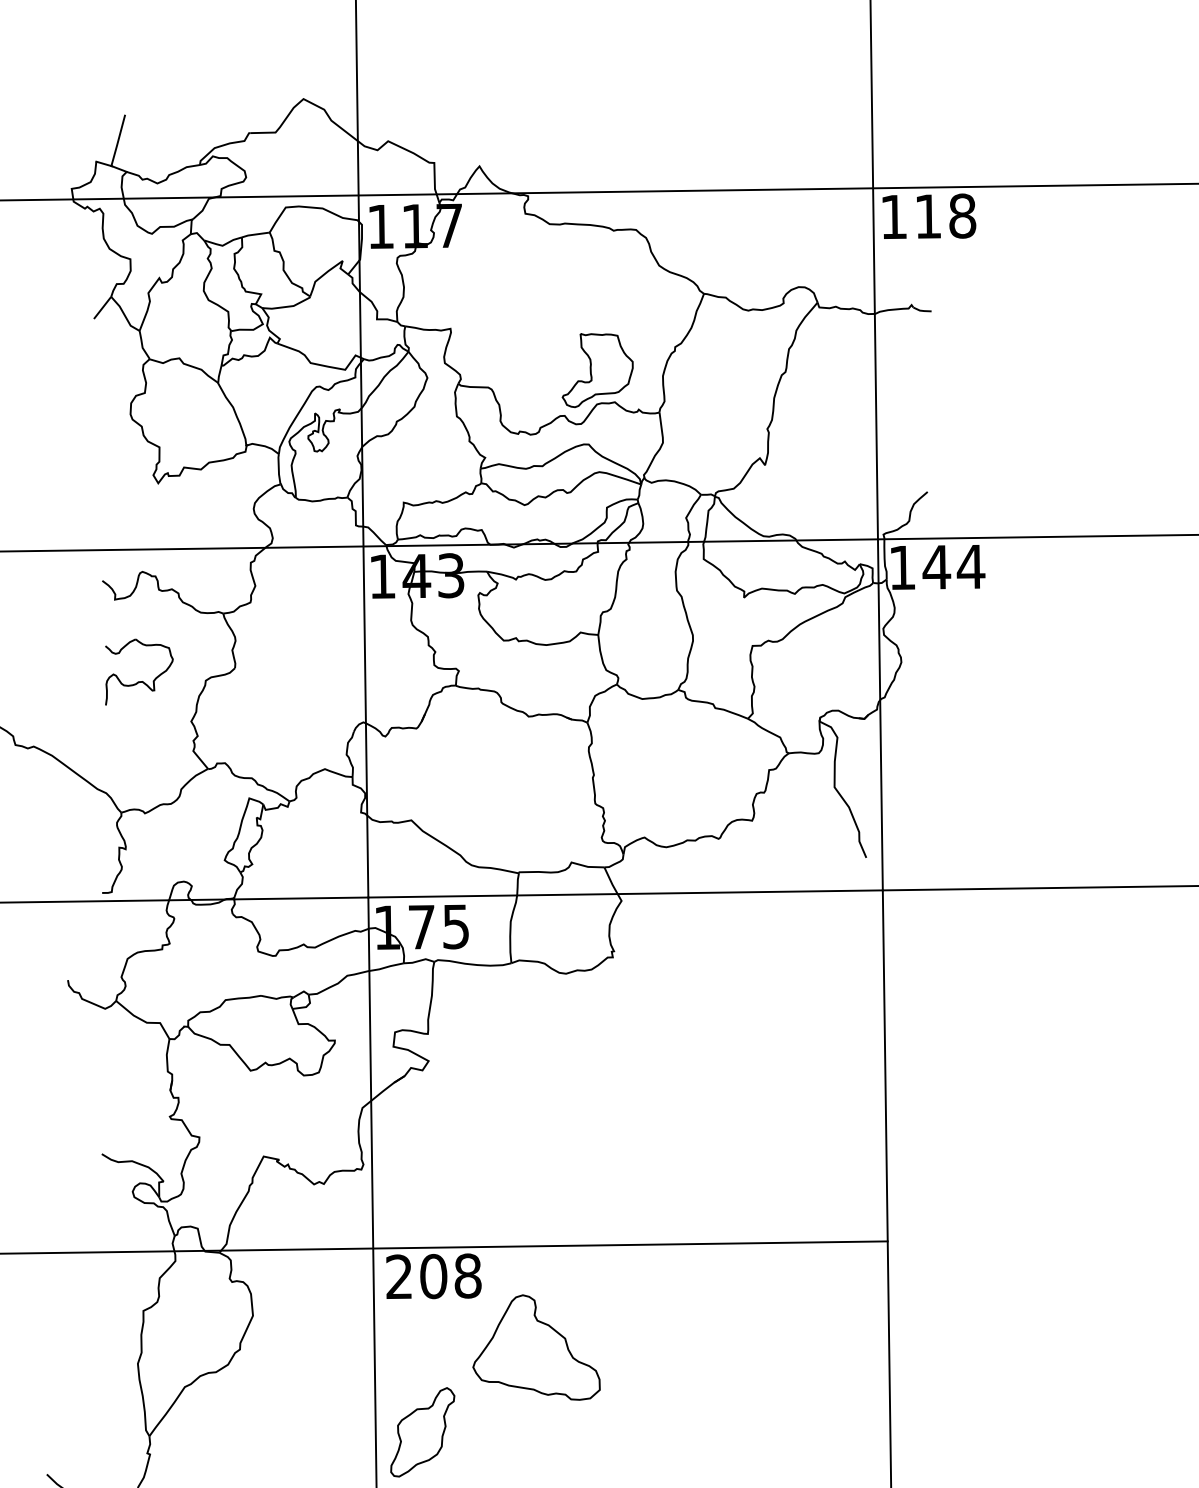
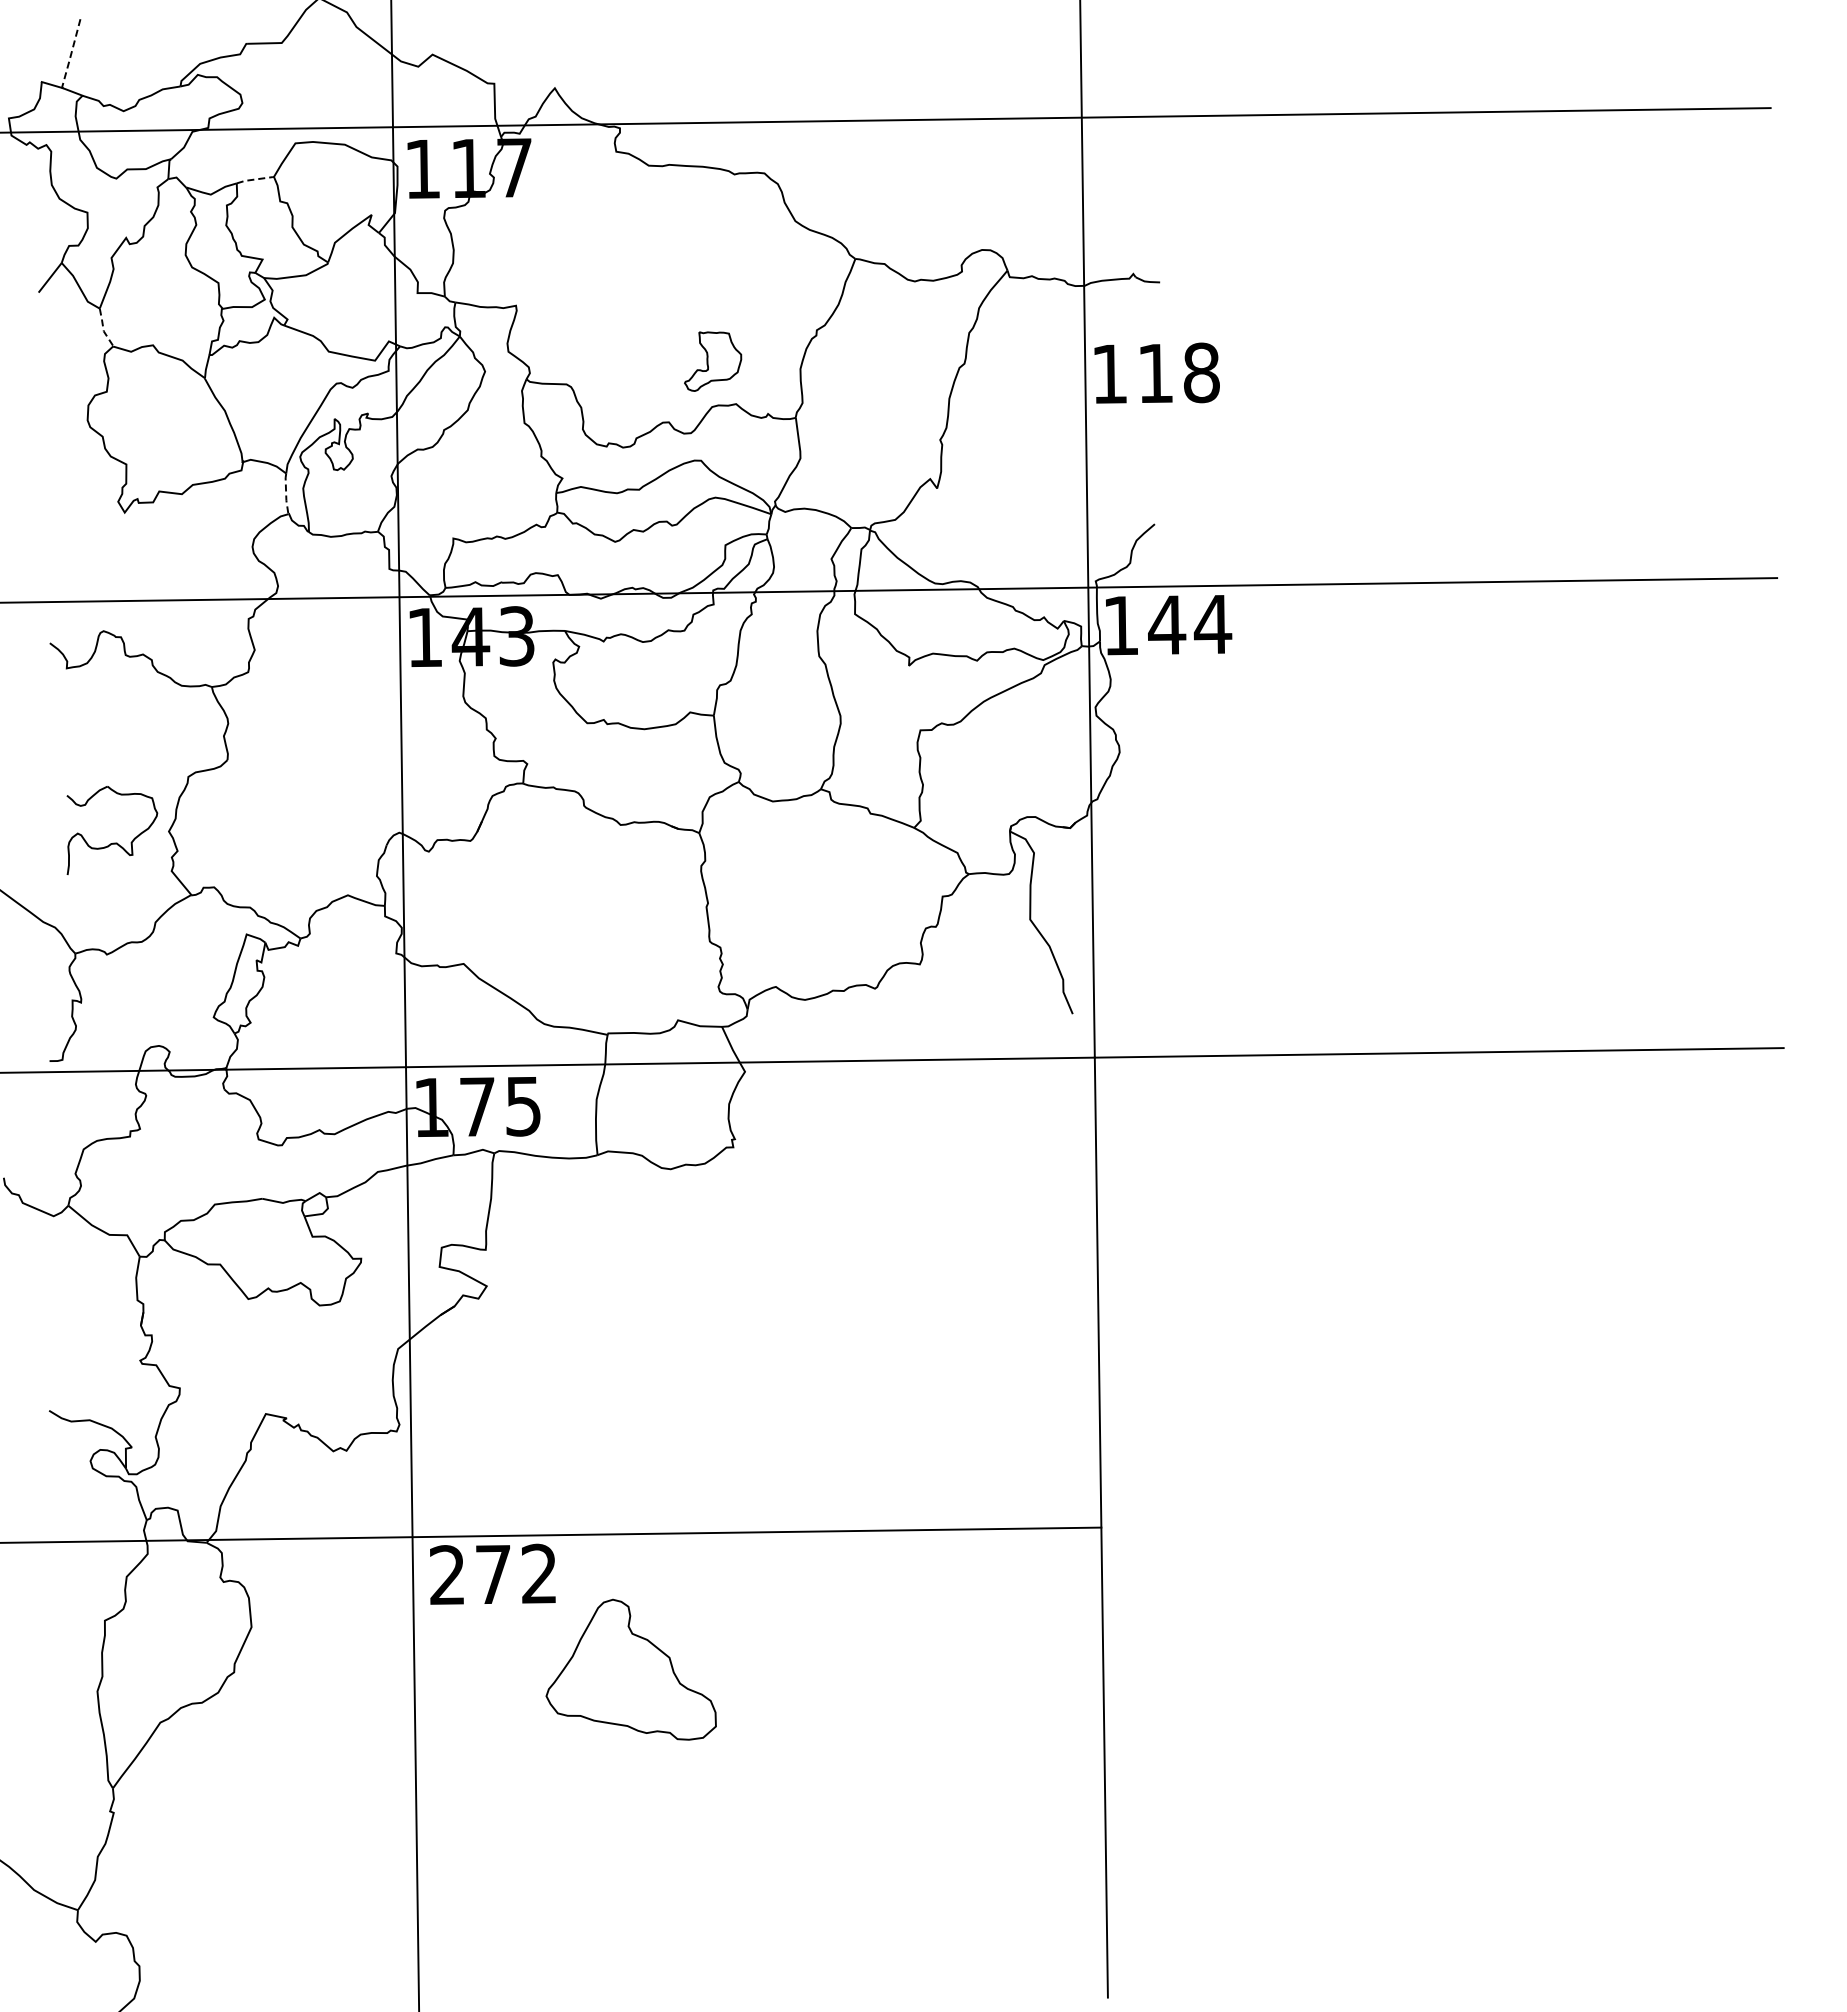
line: (117, 141) -> (70, 55), solid -> dashed
text: (928, 215) -> (1156, 372), moved
line: (255, 234) -> (254, 179), solid -> dashed
line: (142, 345) -> (103, 328), solid -> dashed
part: (597, 370) -> (712, 361), size x0.6
line: (279, 469) -> (286, 493), solid -> dashed
part: (140, 681) -> (113, 842), moved
text: (450, 1275) -> (516, 1573), 208 -> 272
part: (422, 1432) -> (478, 1783), removed

